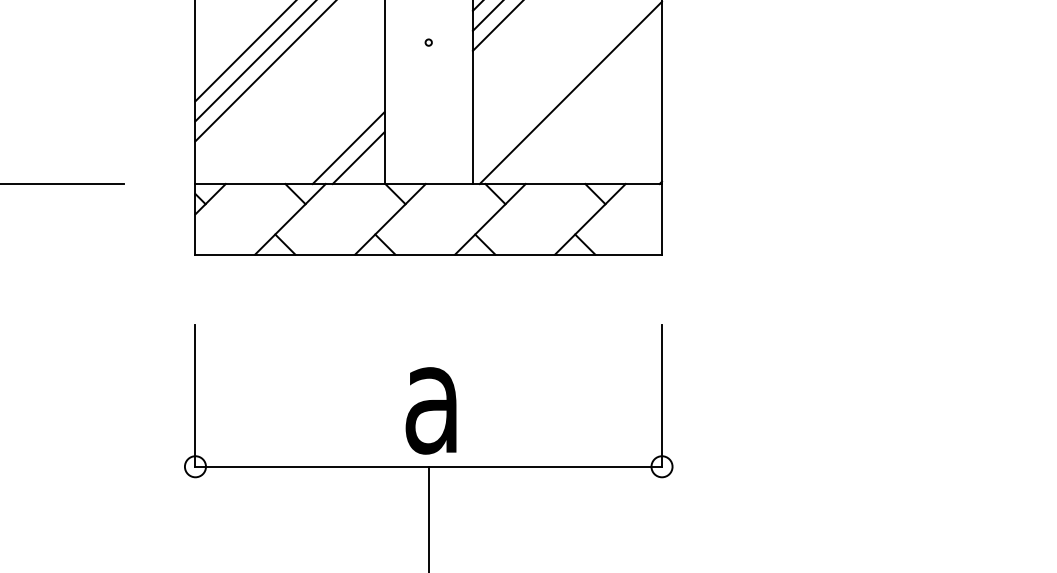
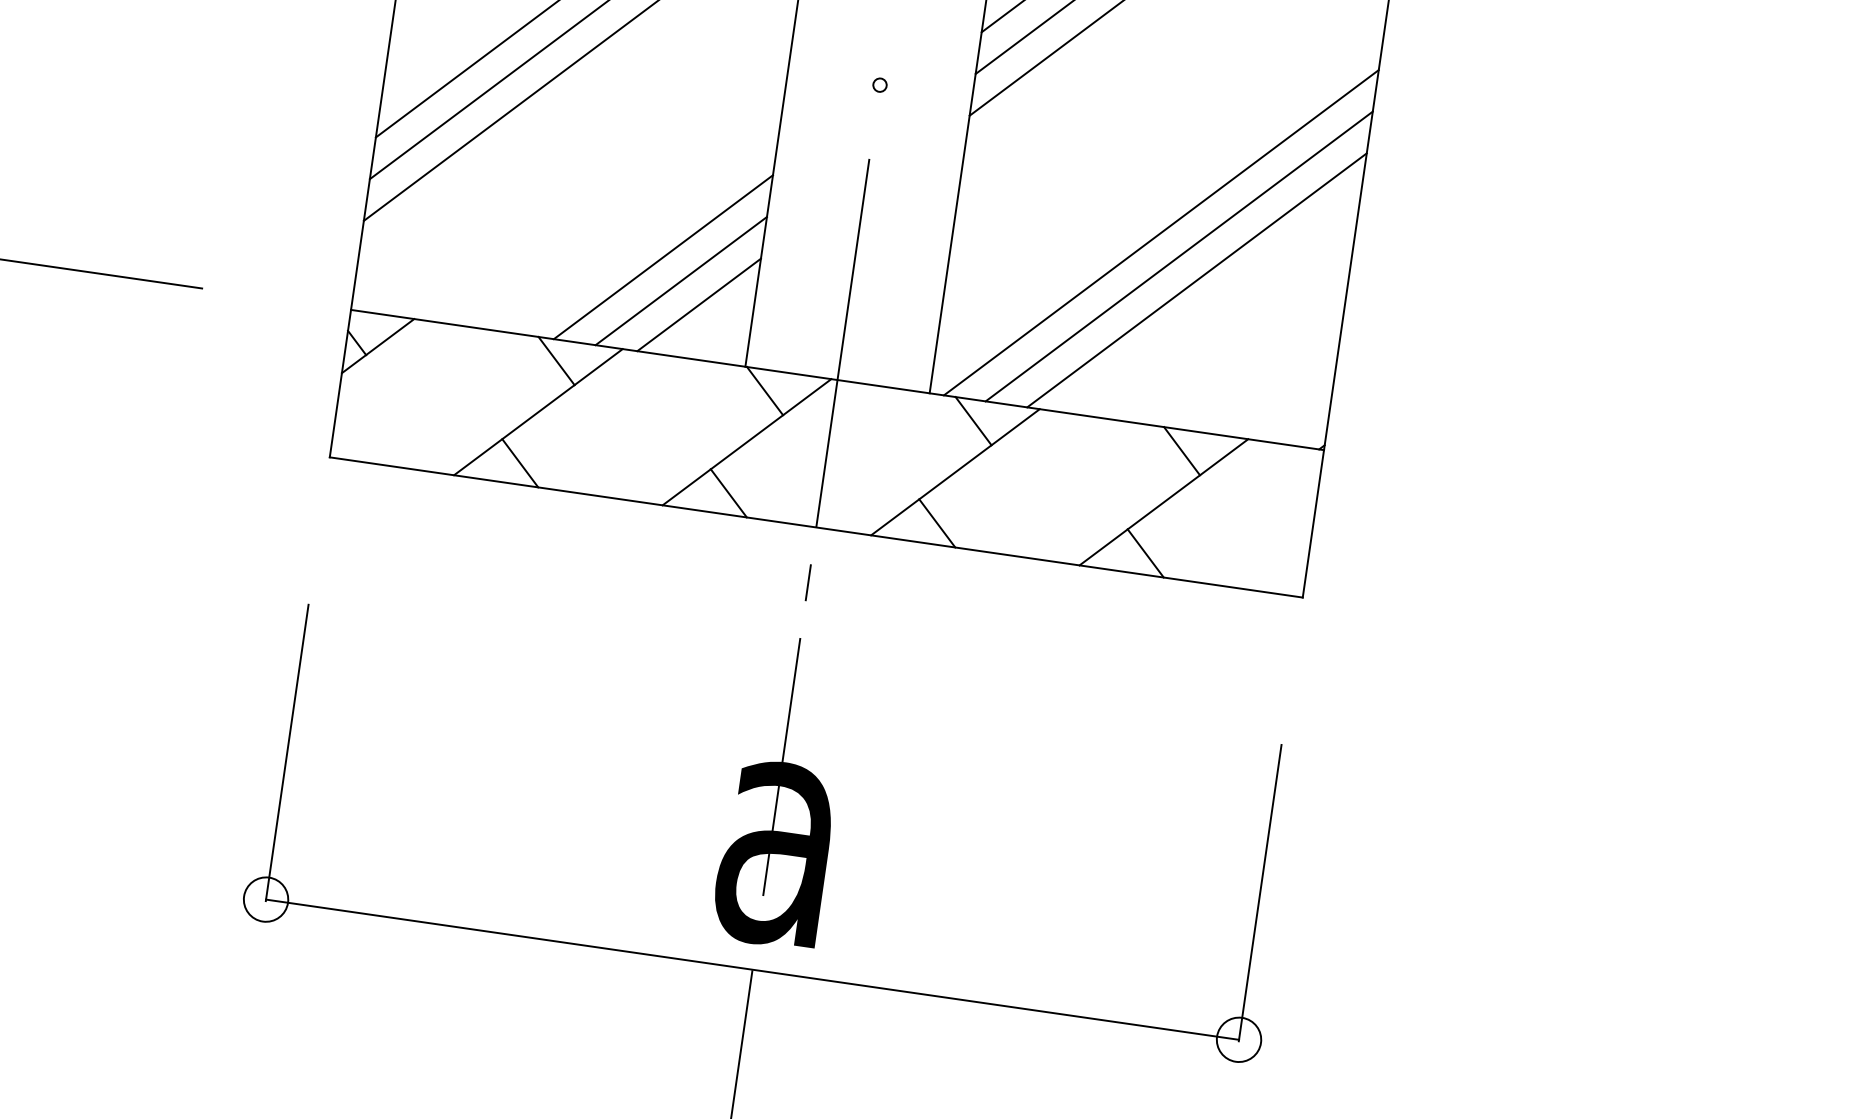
line: (580, 102) -> (1178, 255), added
line: (590, 112) -> (1196, 279), added
line: (338, 138) -> (662, 258), added
line: (428, 254) -> (815, 526), added

